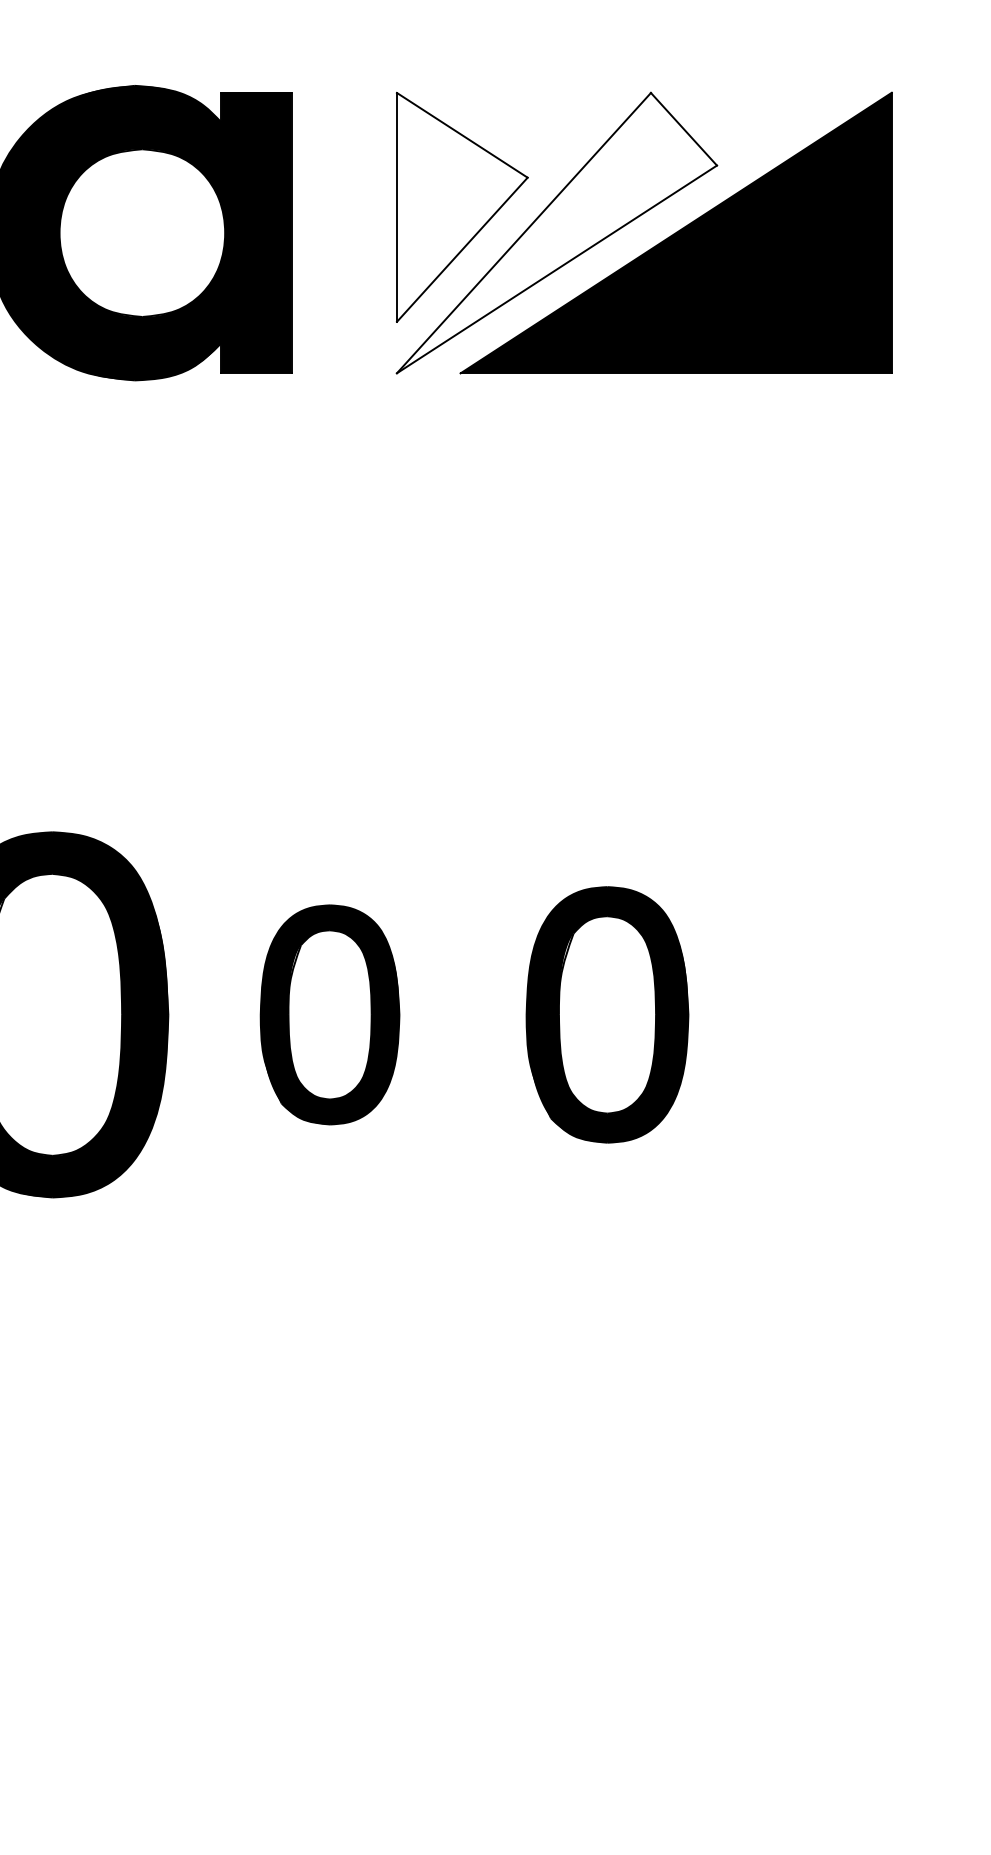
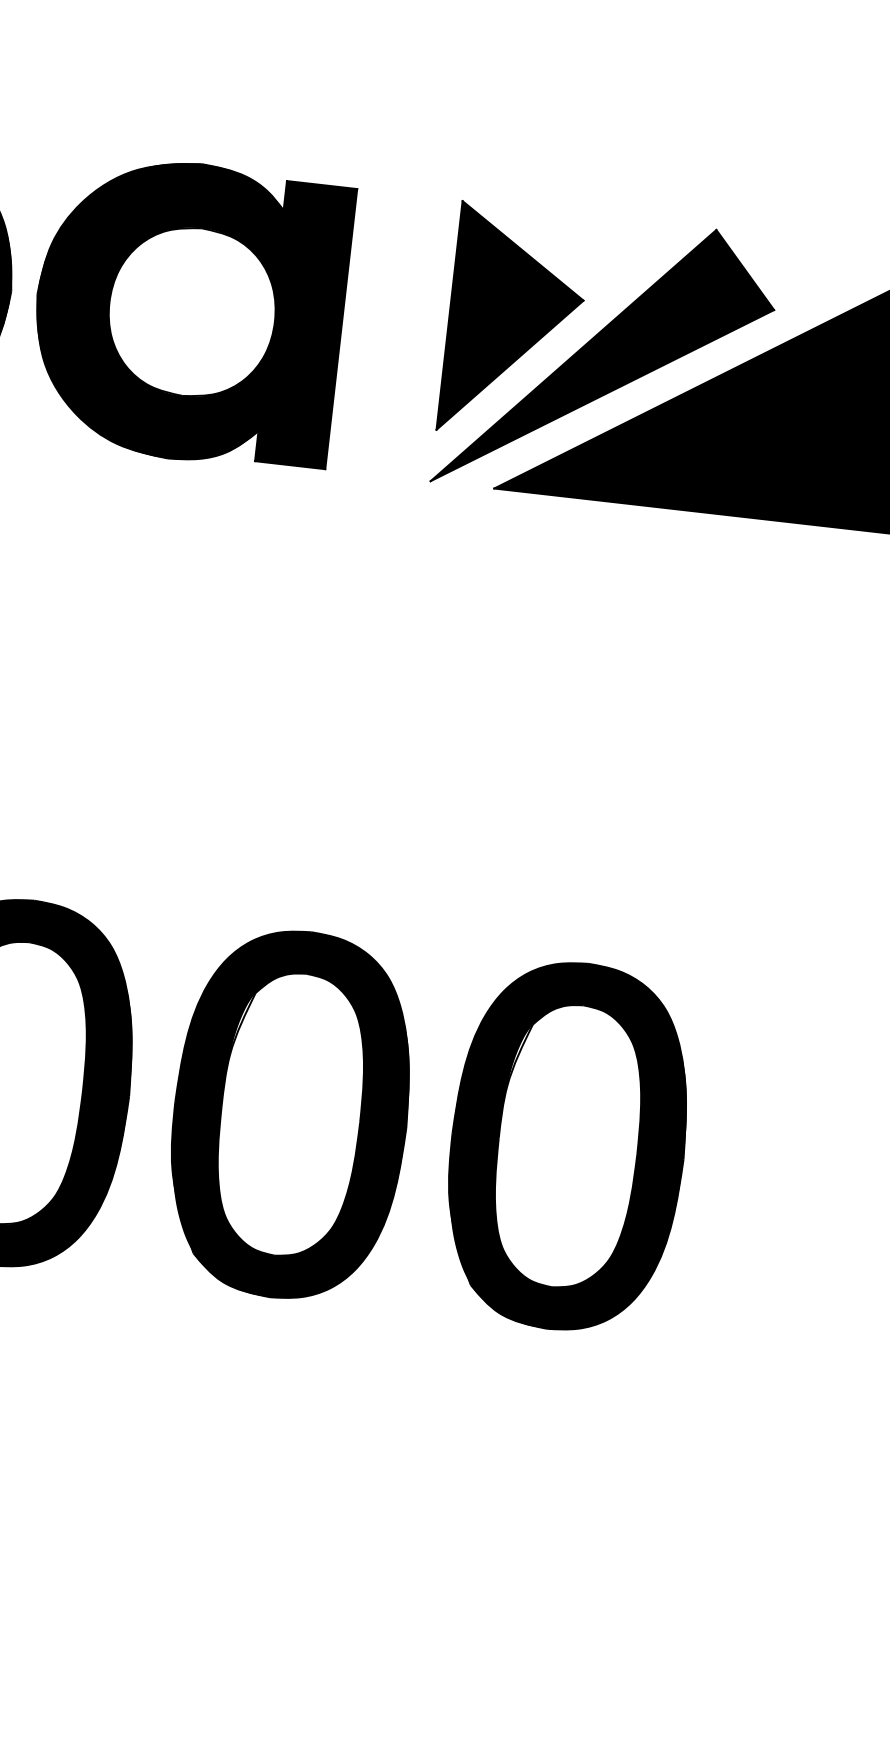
fill: (461, 206) -> (514, 321), added
fill: (556, 232) -> (606, 358), added
part: (329, 1014) -> (290, 1114), size x1.67
part: (607, 1014) -> (568, 1145), size x1.43

